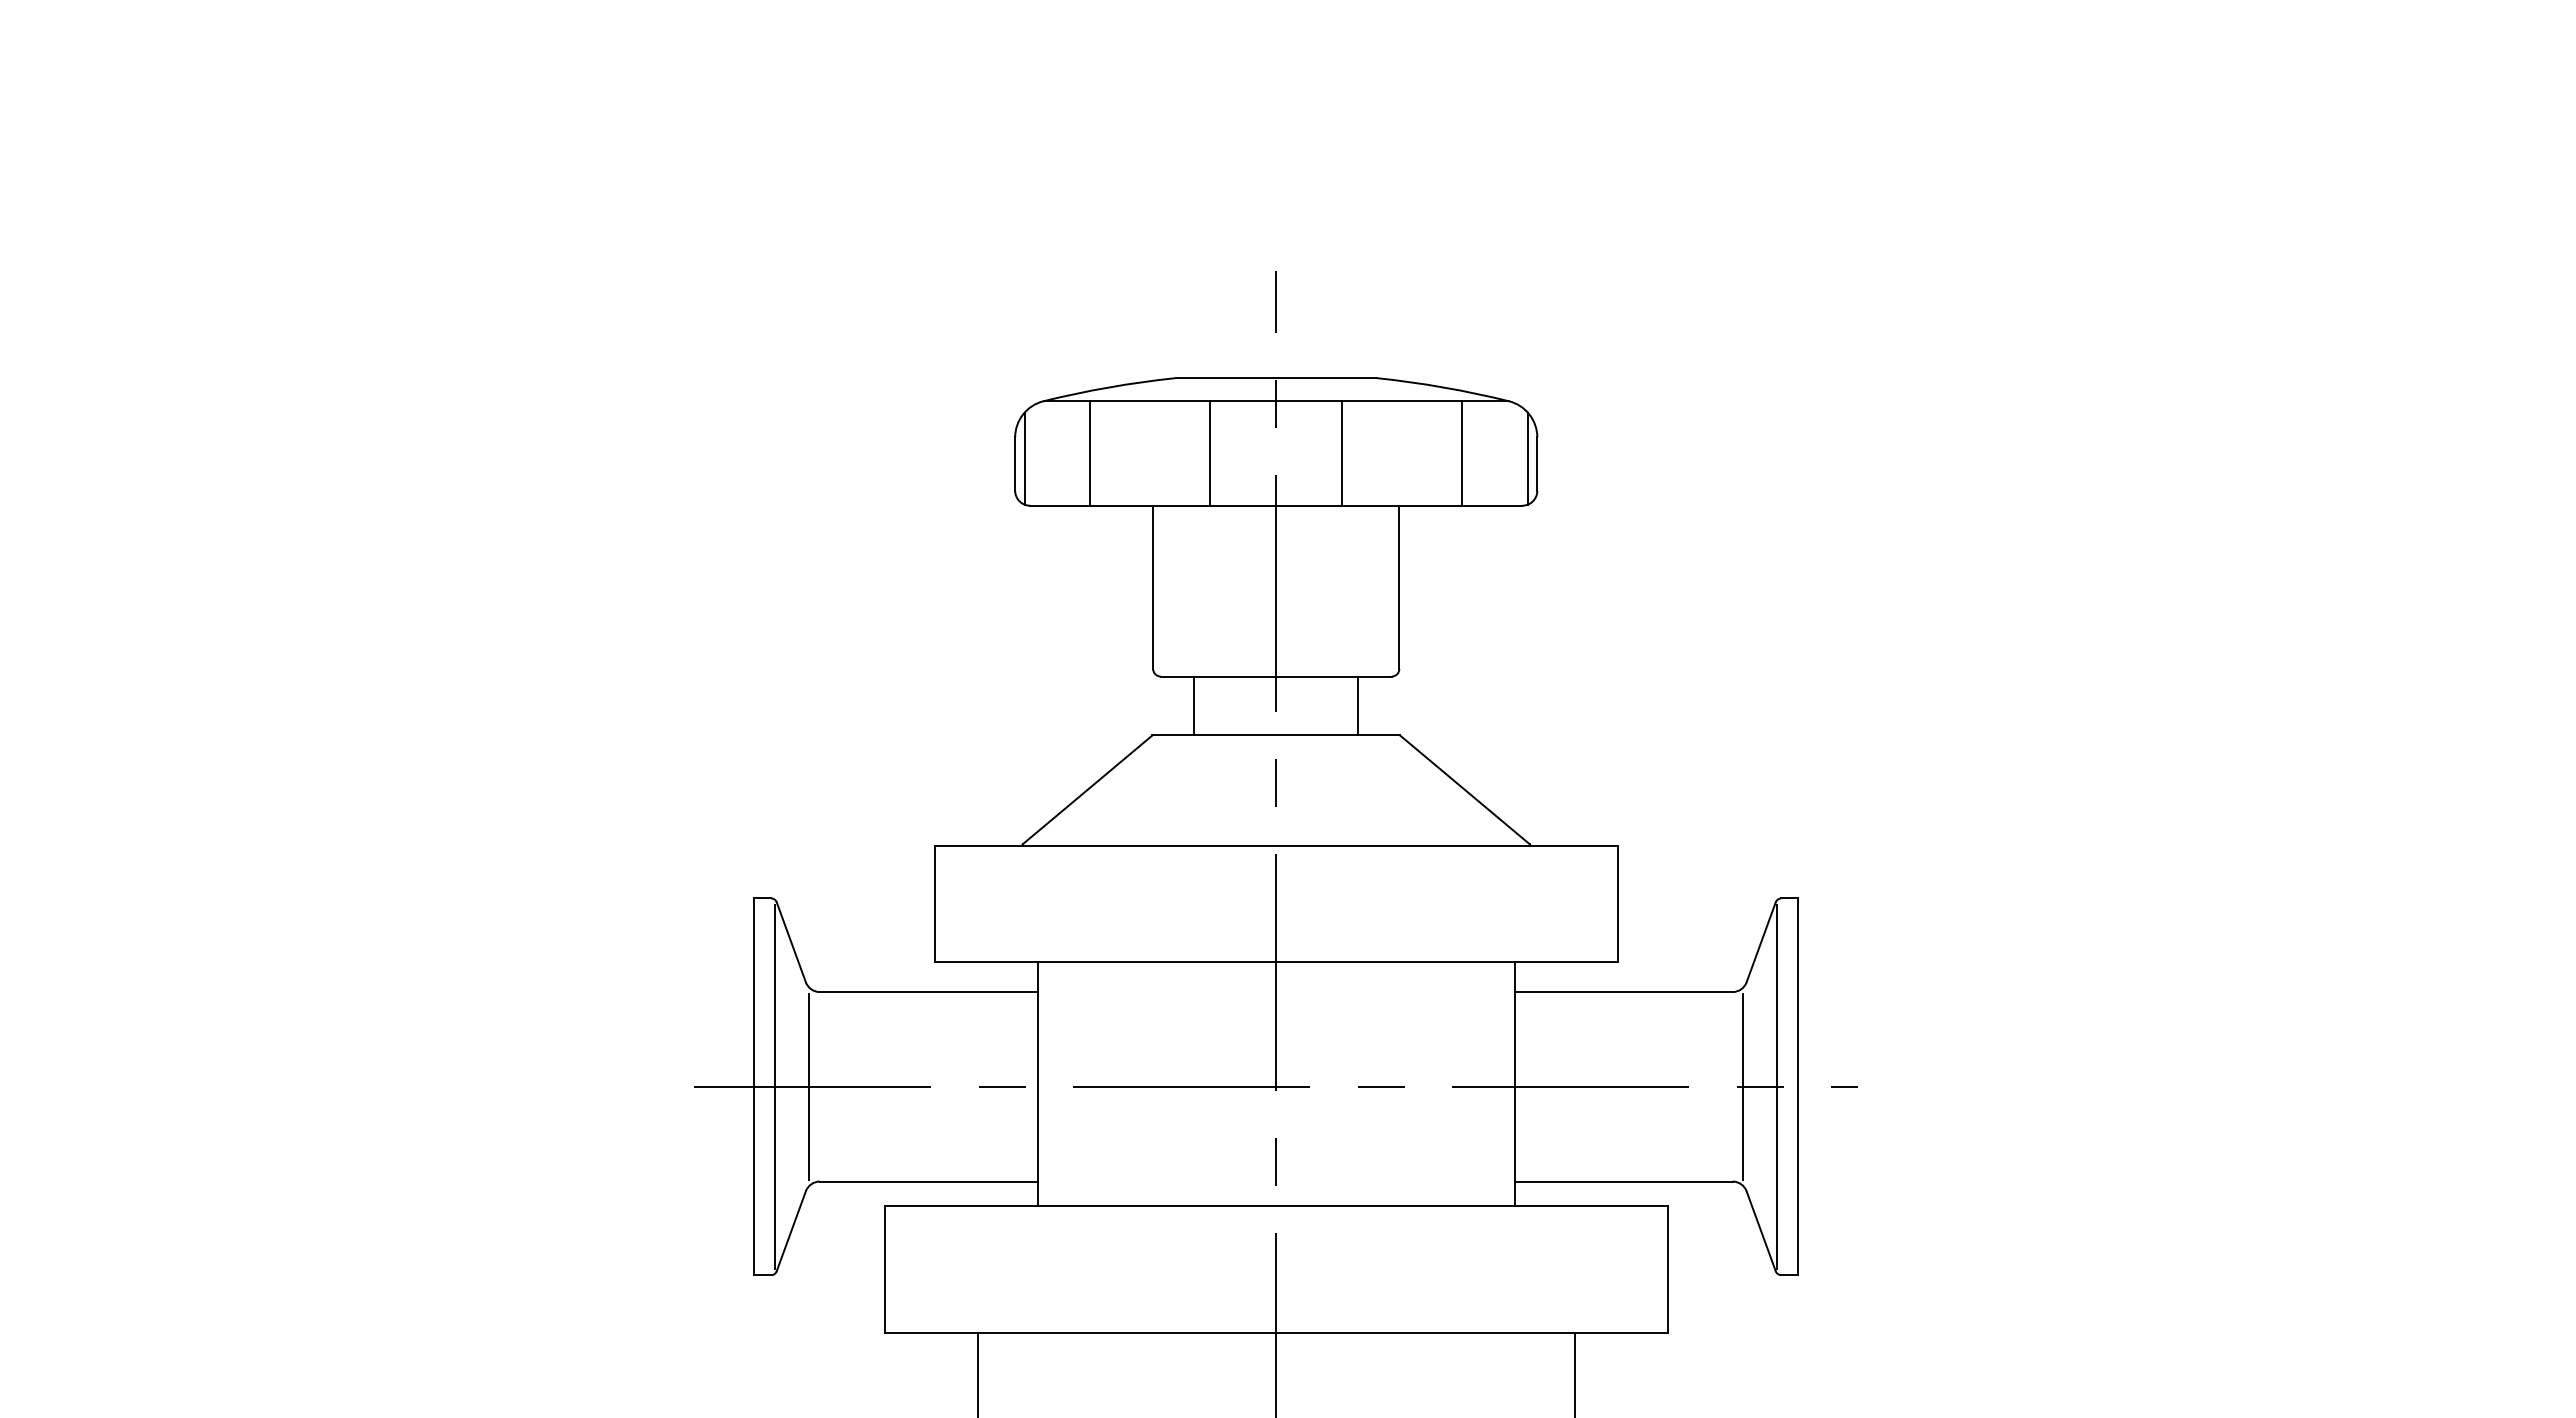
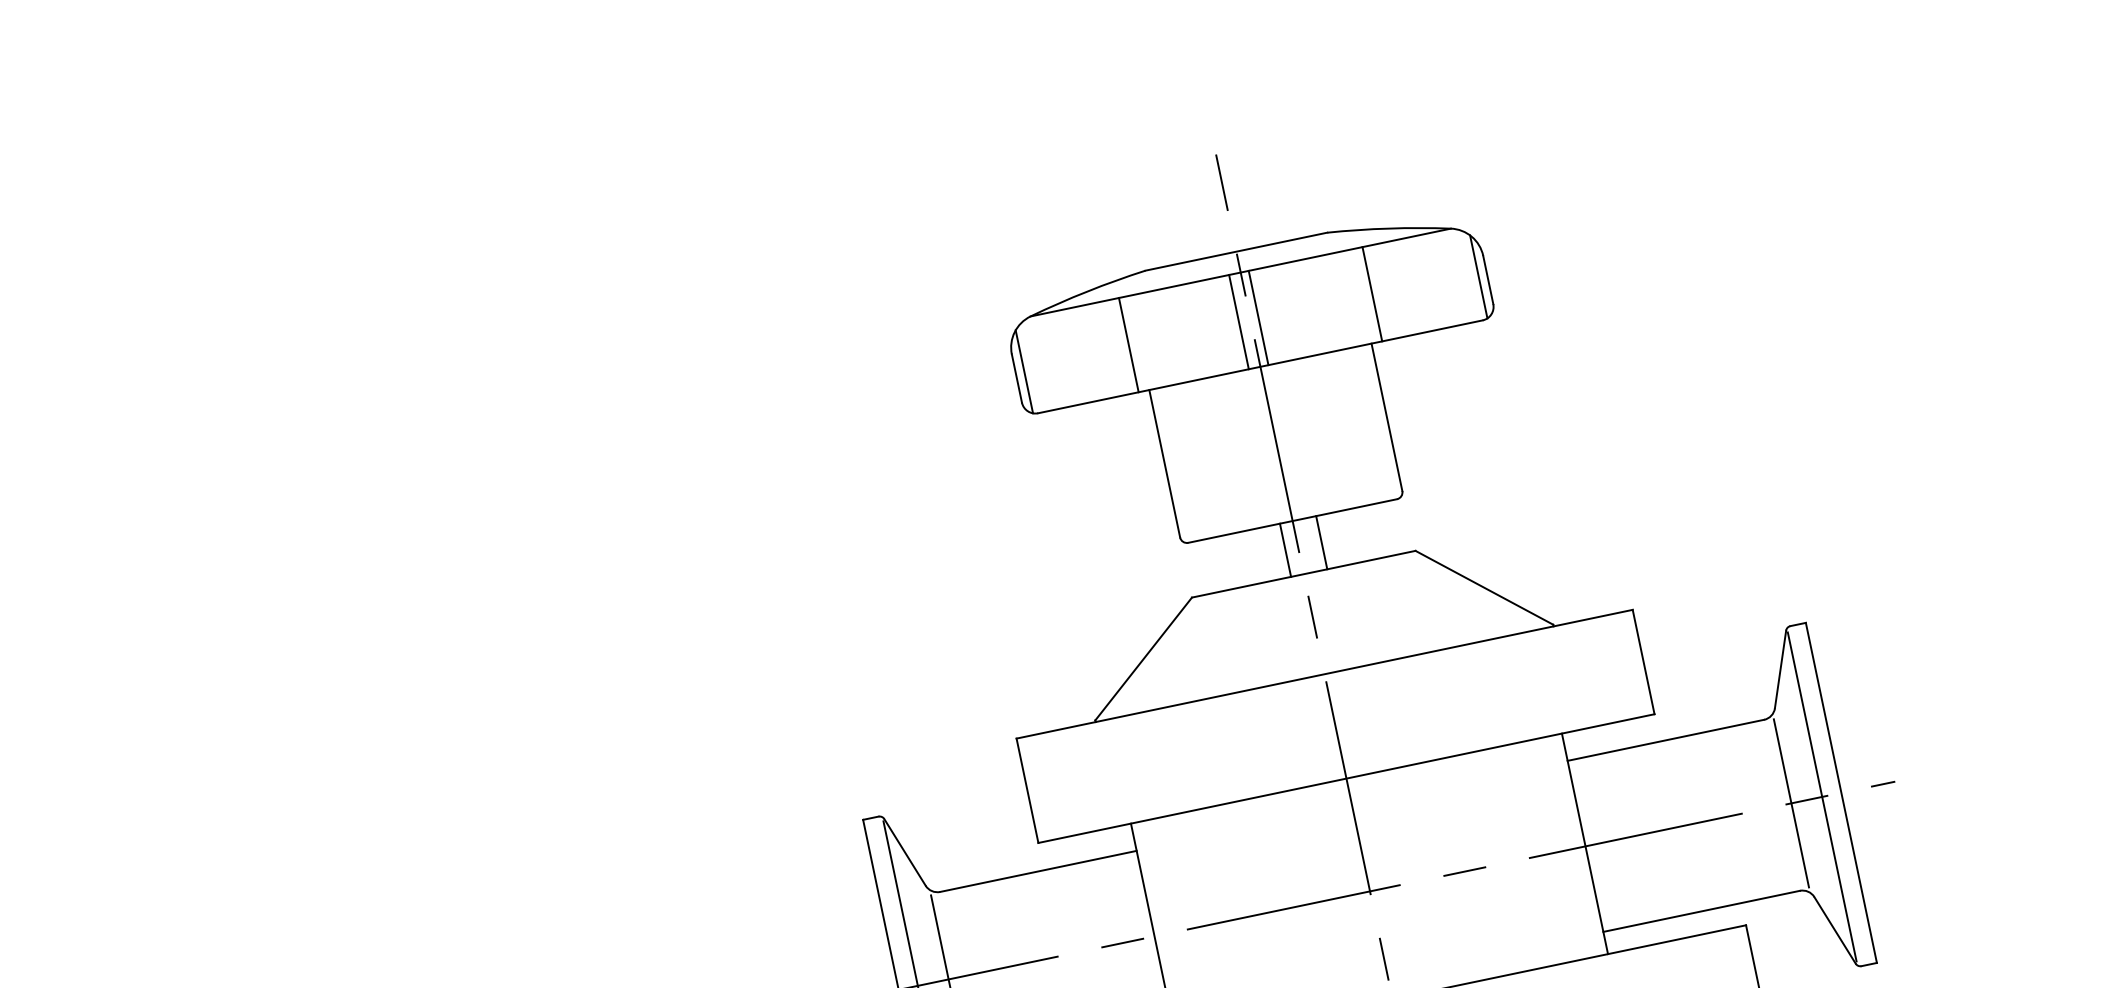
line: (1090, 453) -> (1128, 345), moved
line: (1210, 453) -> (1239, 322), moved
line: (1342, 453) -> (1258, 317), moved
line: (1462, 453) -> (1372, 294), moved
line: (1194, 705) -> (1285, 549), moved
line: (1358, 705) -> (1321, 542), moved

